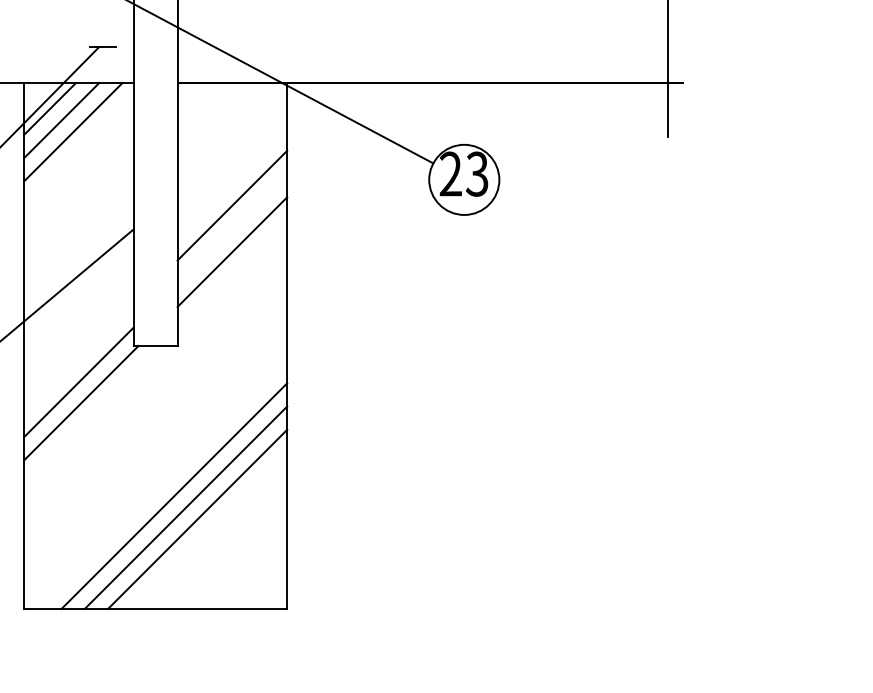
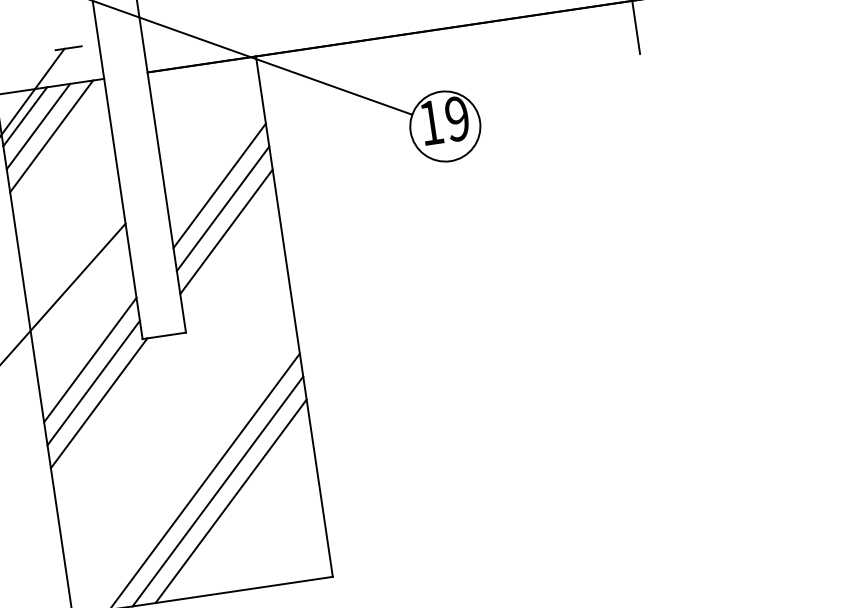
text: (463, 173) -> (443, 120), 23 -> 19
line: (232, 228) -> (223, 208), added
line: (78, 358) -> (89, 359), added

